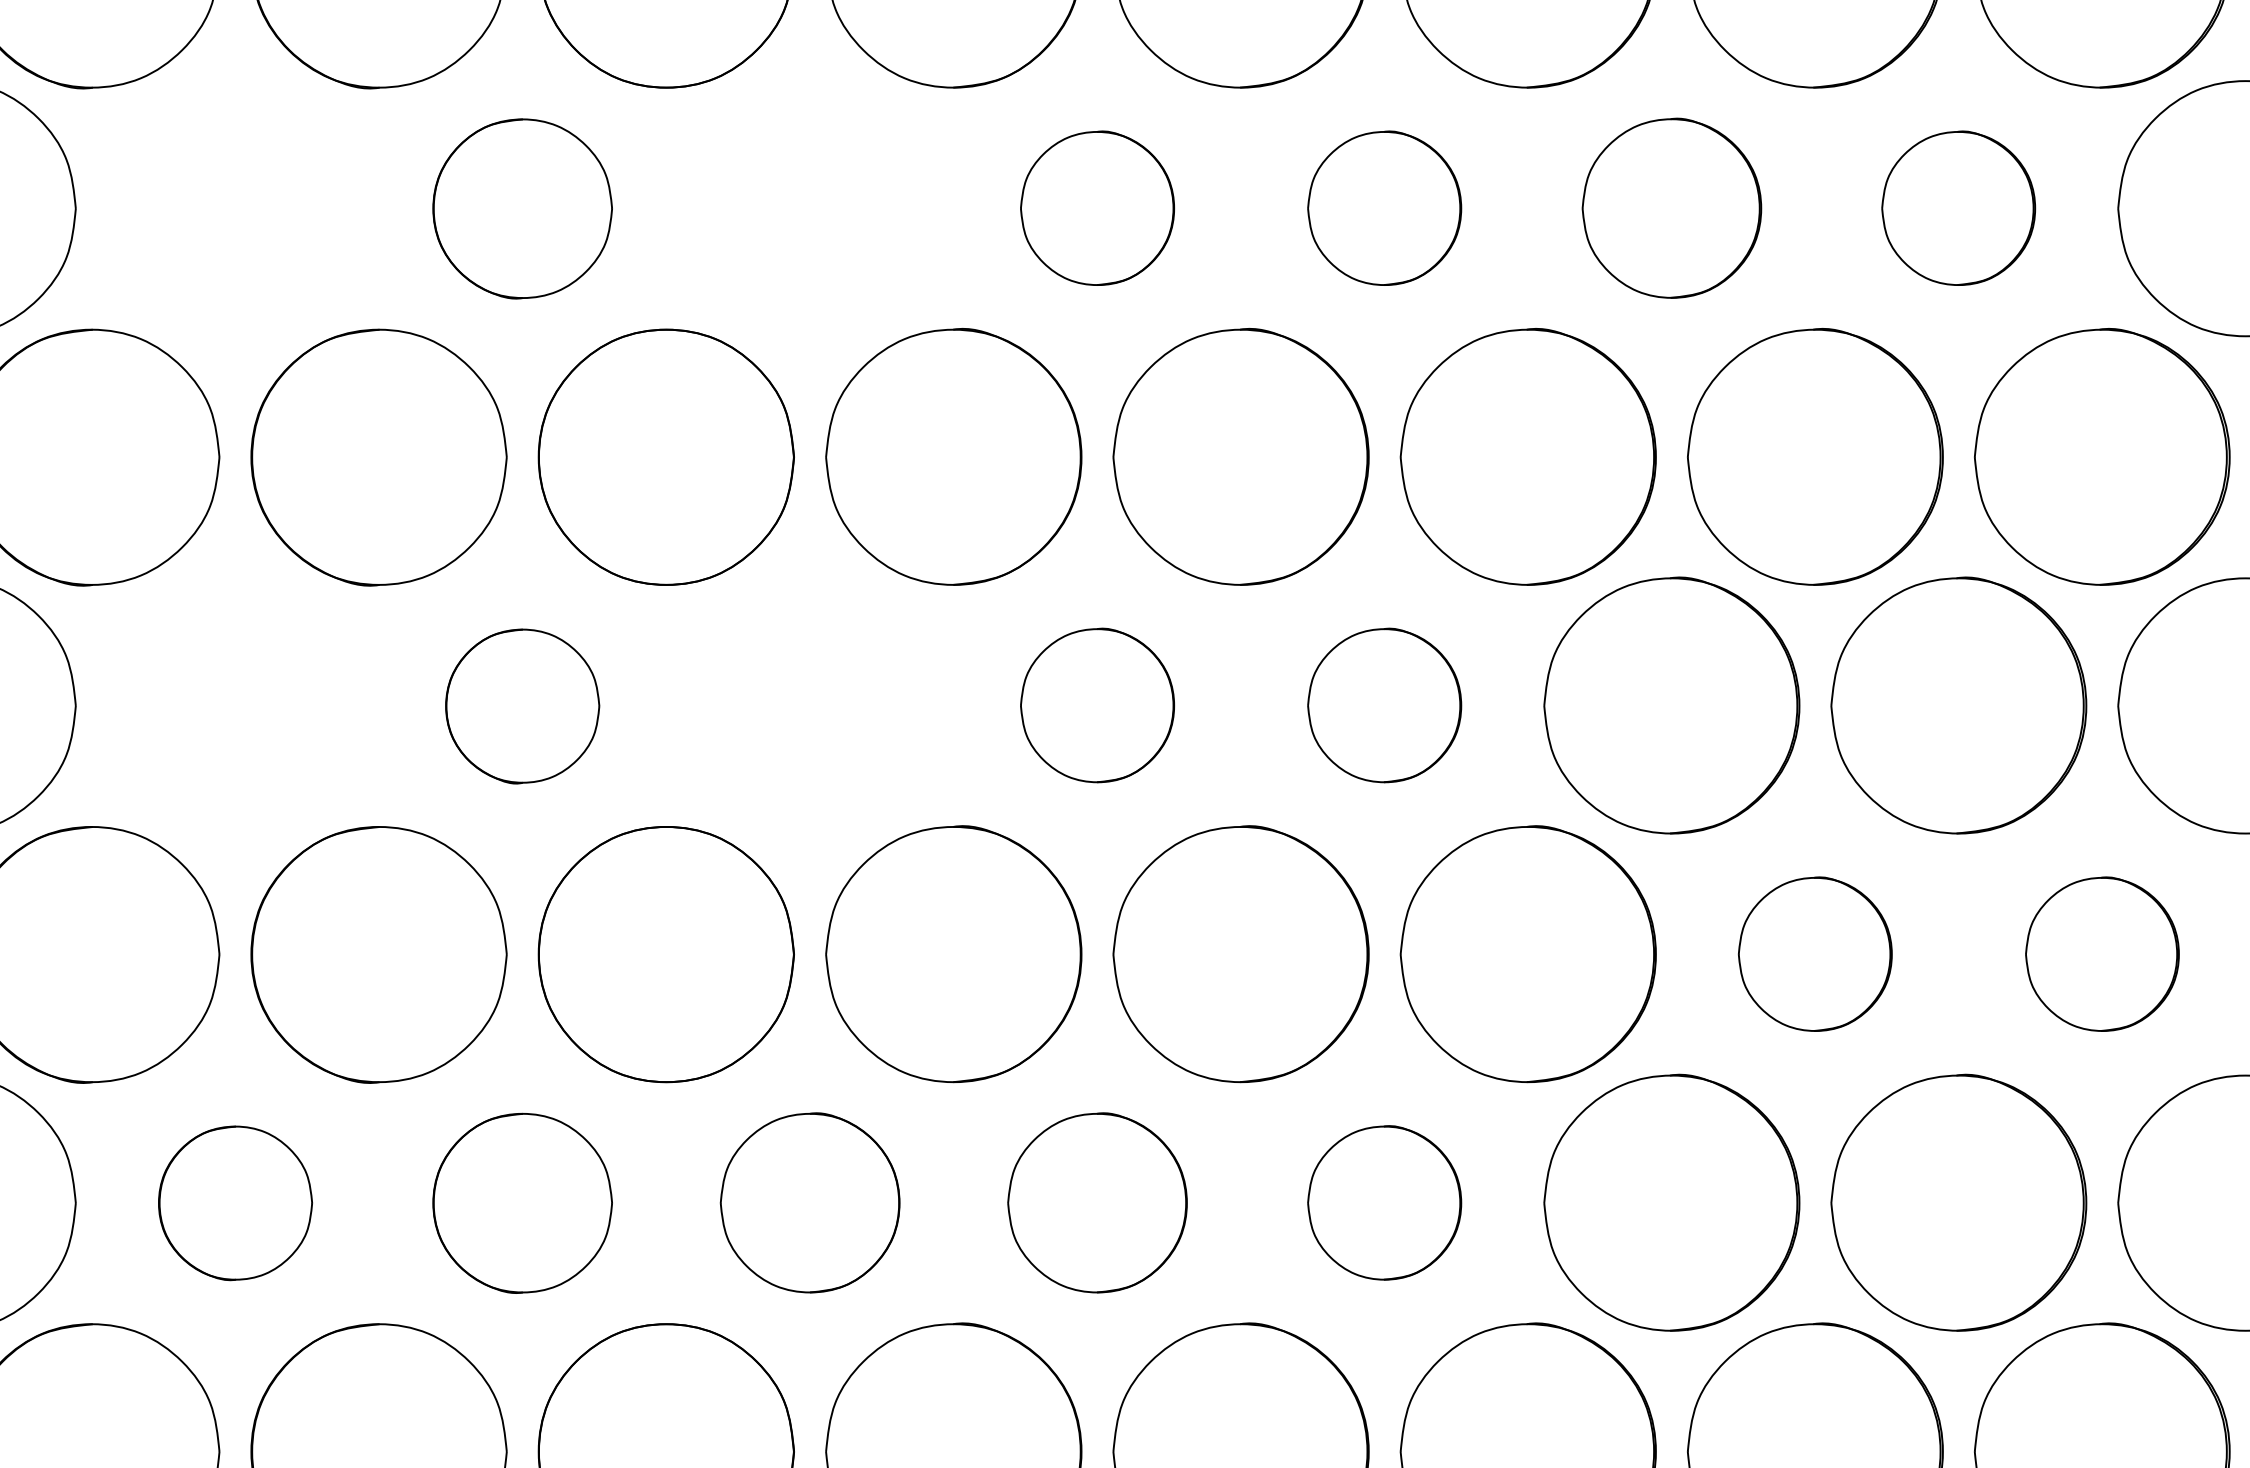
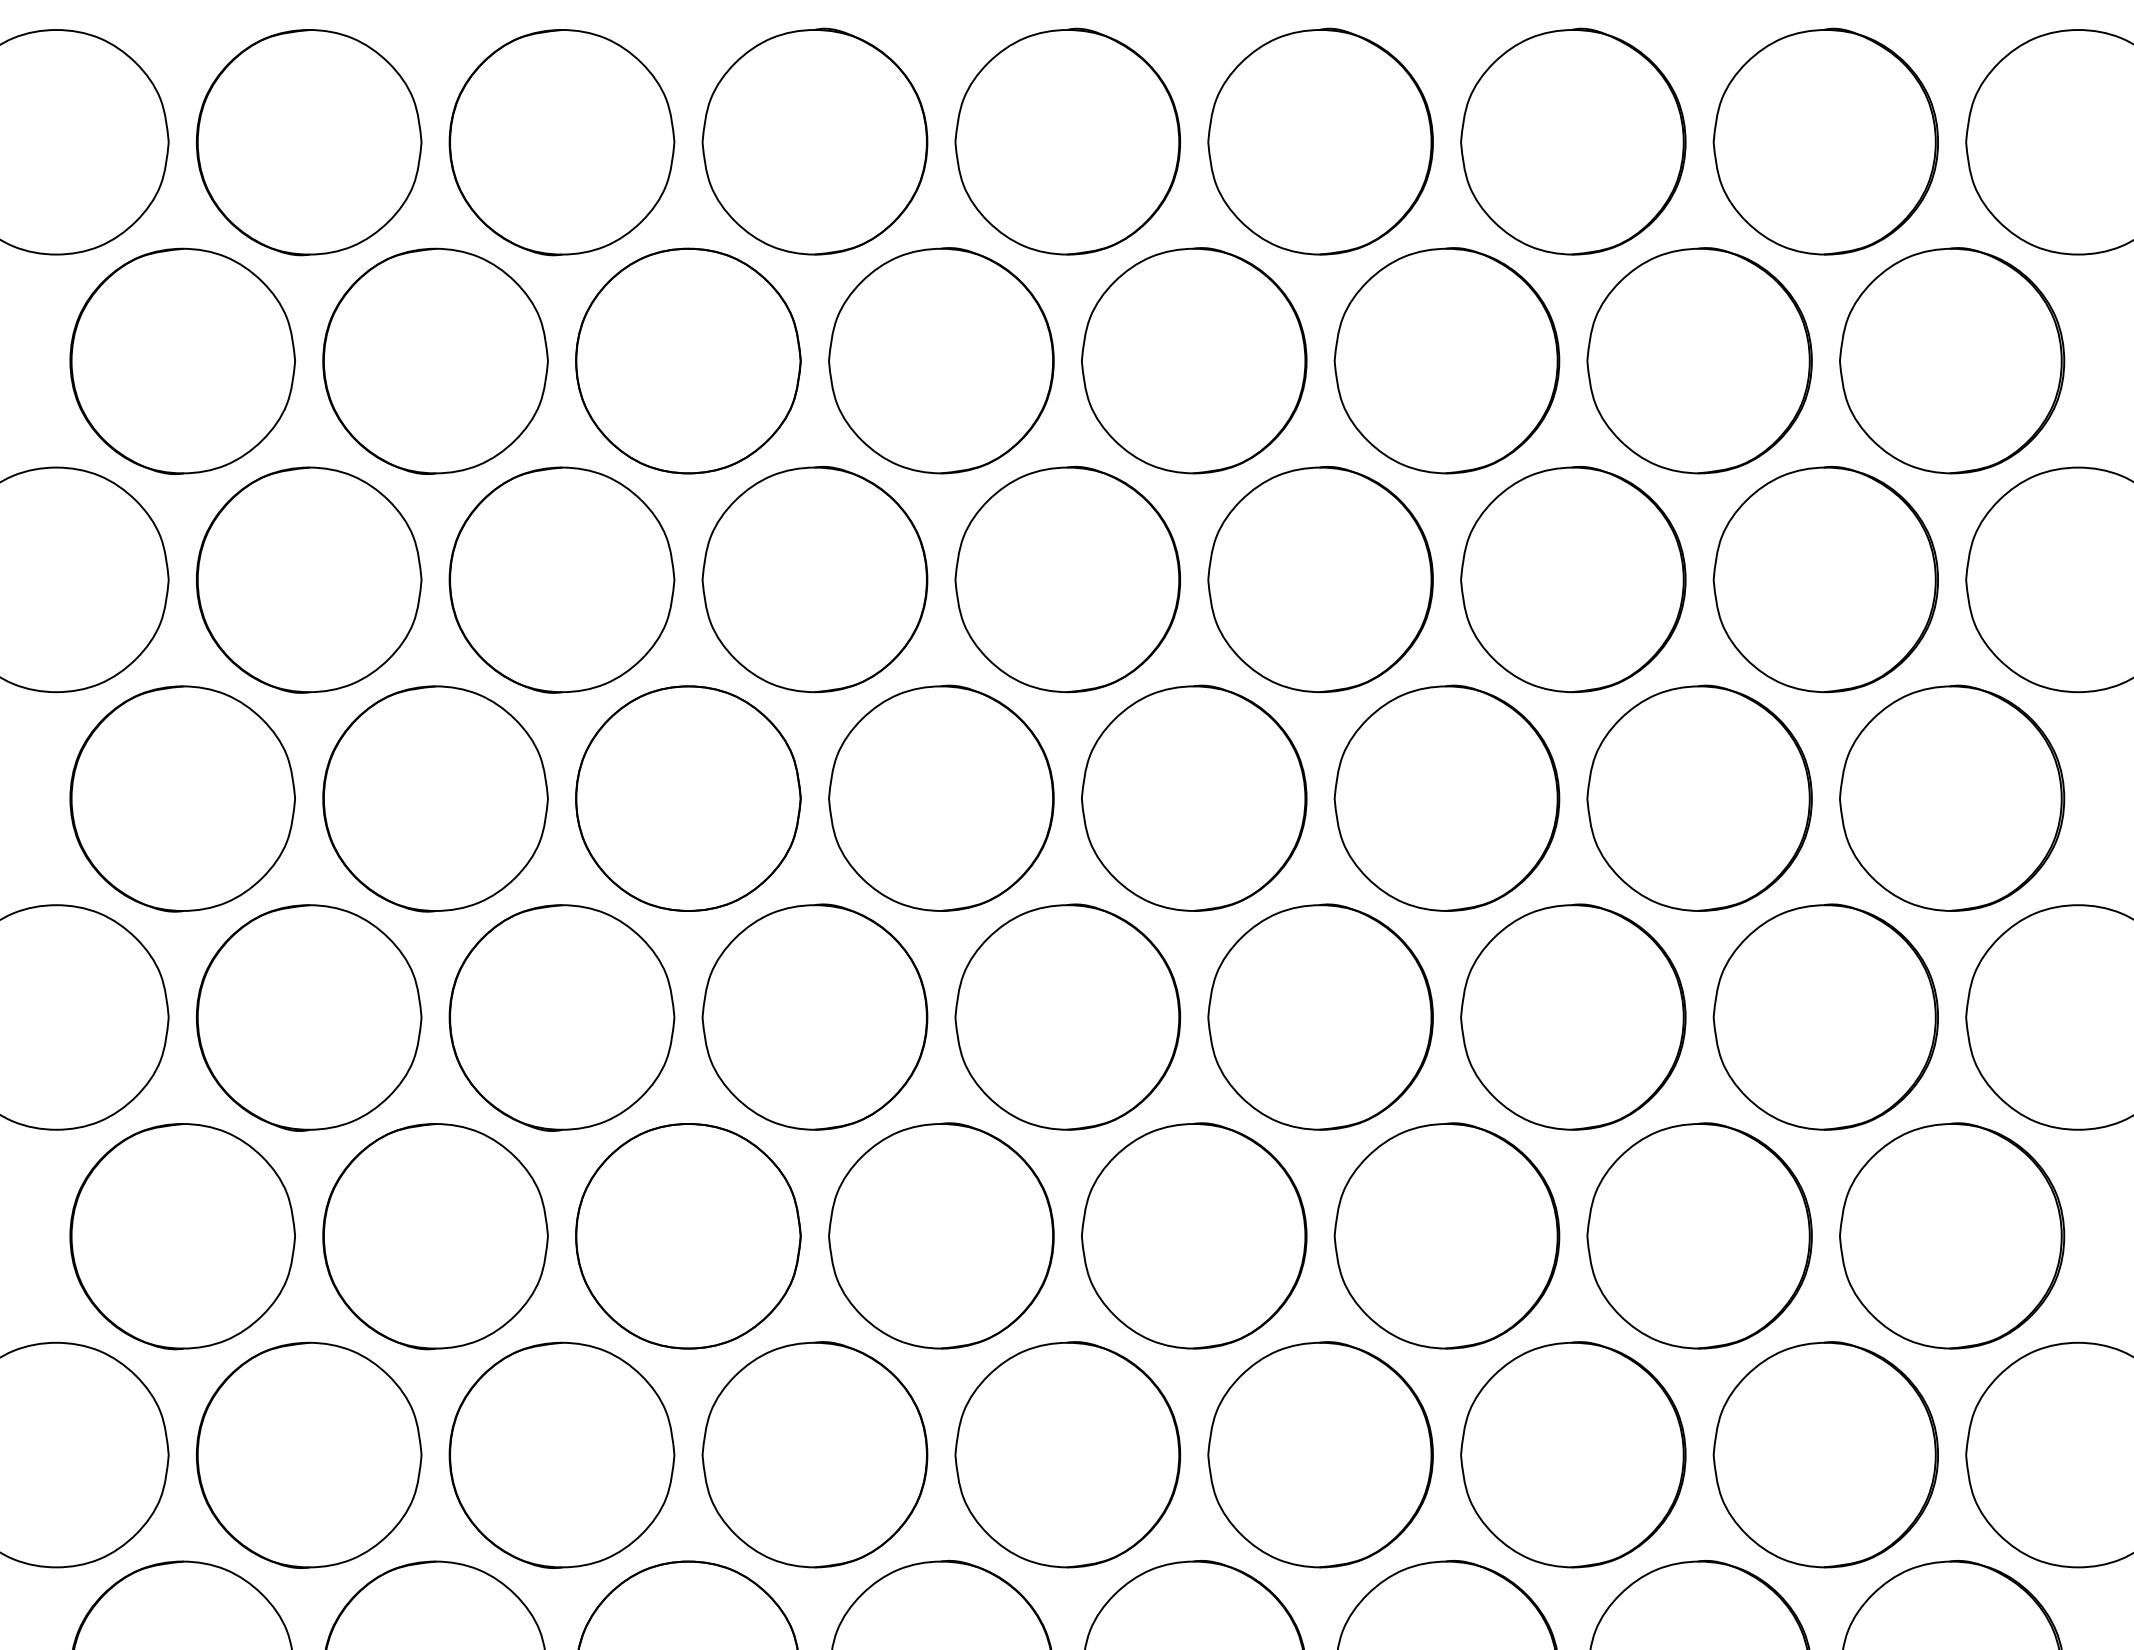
part: (235, 208) -> (309, 579), added
part: (522, 208) -> (561, 579), size x1.43
part: (809, 208) -> (814, 579), added
part: (1097, 208) -> (1067, 579), size x1.67
part: (1384, 208) -> (1320, 579), size x1.67
part: (1672, 208) -> (1573, 579), size x1.43
part: (1958, 208) -> (1825, 579), size x1.67
part: (809, 704) -> (814, 1016), added
part: (1097, 704) -> (1067, 1016), size x1.67
part: (1384, 704) -> (1320, 1016), size x1.67
part: (234, 705) -> (308, 1017), added
part: (522, 705) -> (561, 1017), size x1.67
part: (1815, 953) -> (1699, 1235), size x1.67
part: (2102, 953) -> (1952, 1235), size x1.67
part: (235, 1202) -> (309, 1454), size x1.67
part: (522, 1202) -> (561, 1454), size x1.43
part: (809, 1202) -> (814, 1454), size x1.43
part: (1097, 1202) -> (1067, 1454), size x1.43
part: (1384, 1202) -> (1320, 1454), size x1.67

